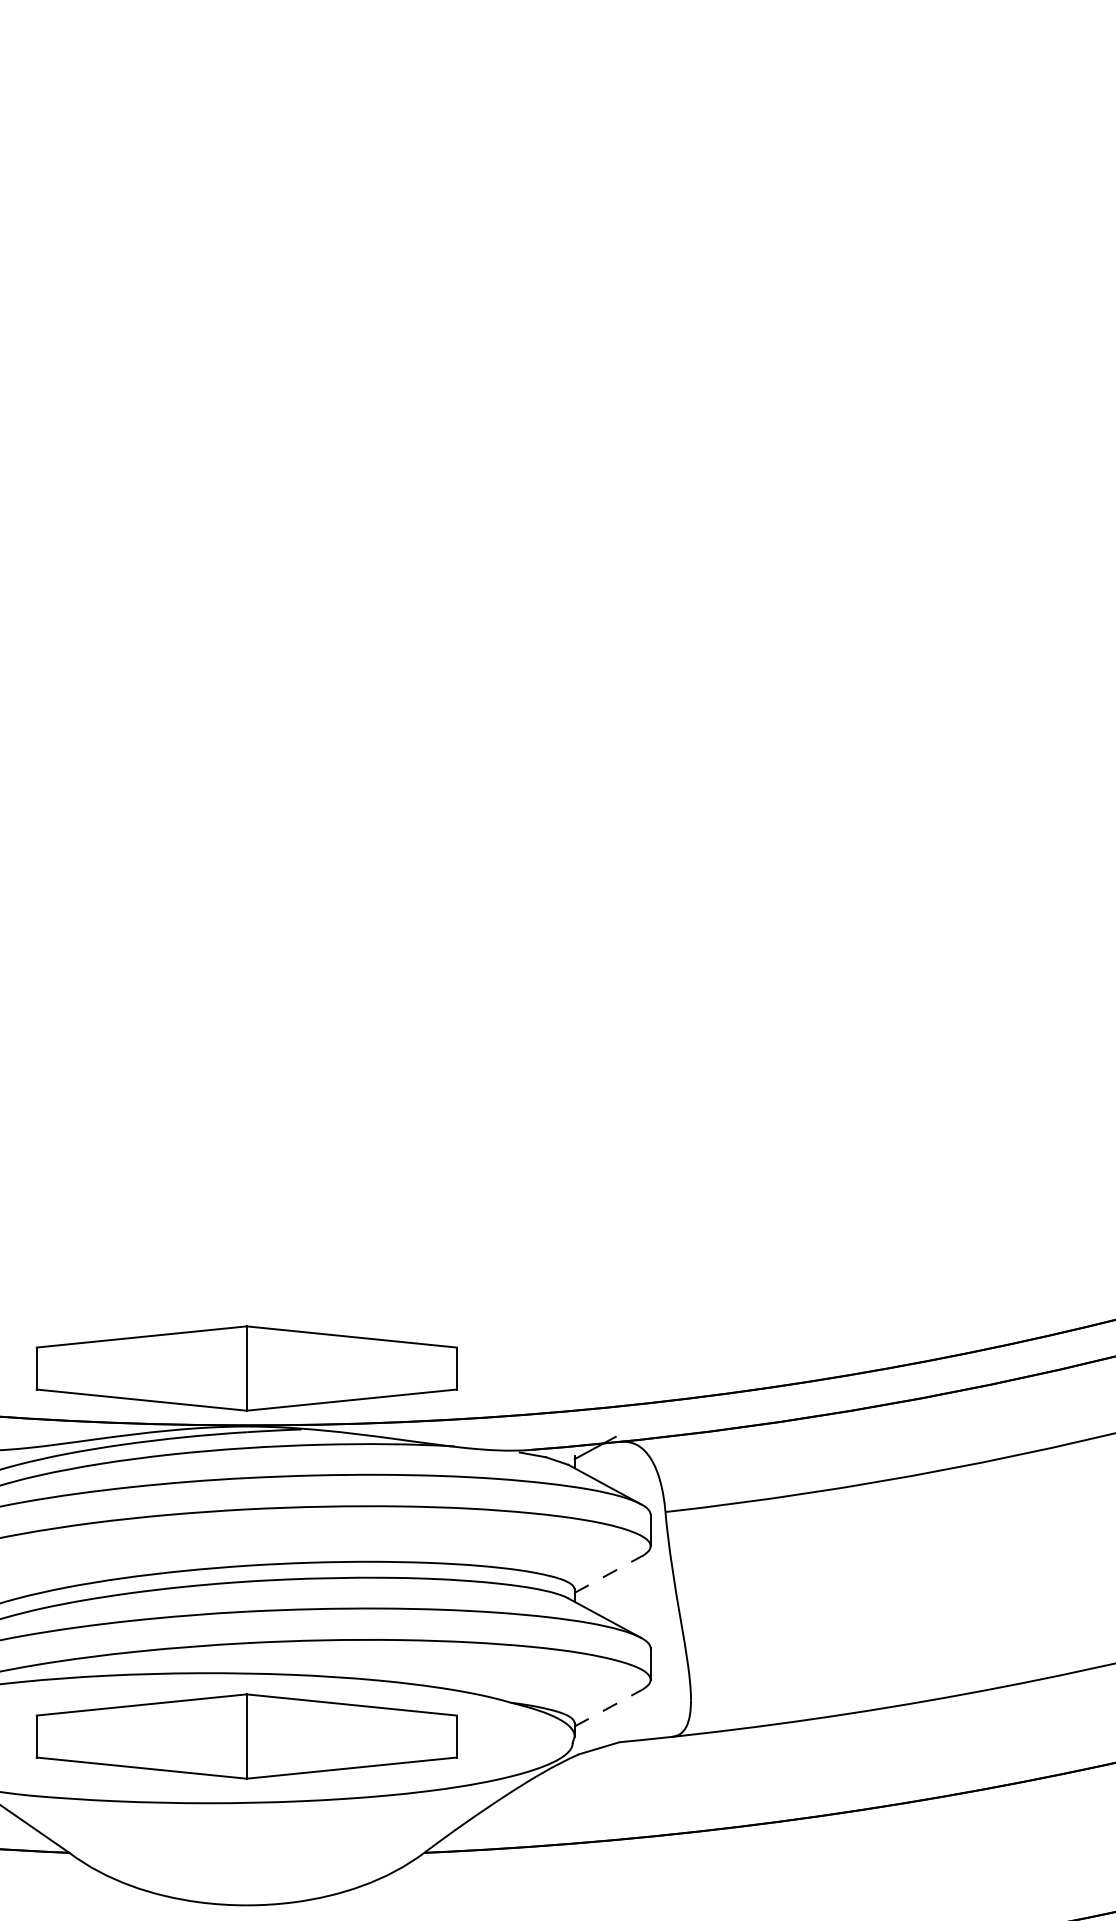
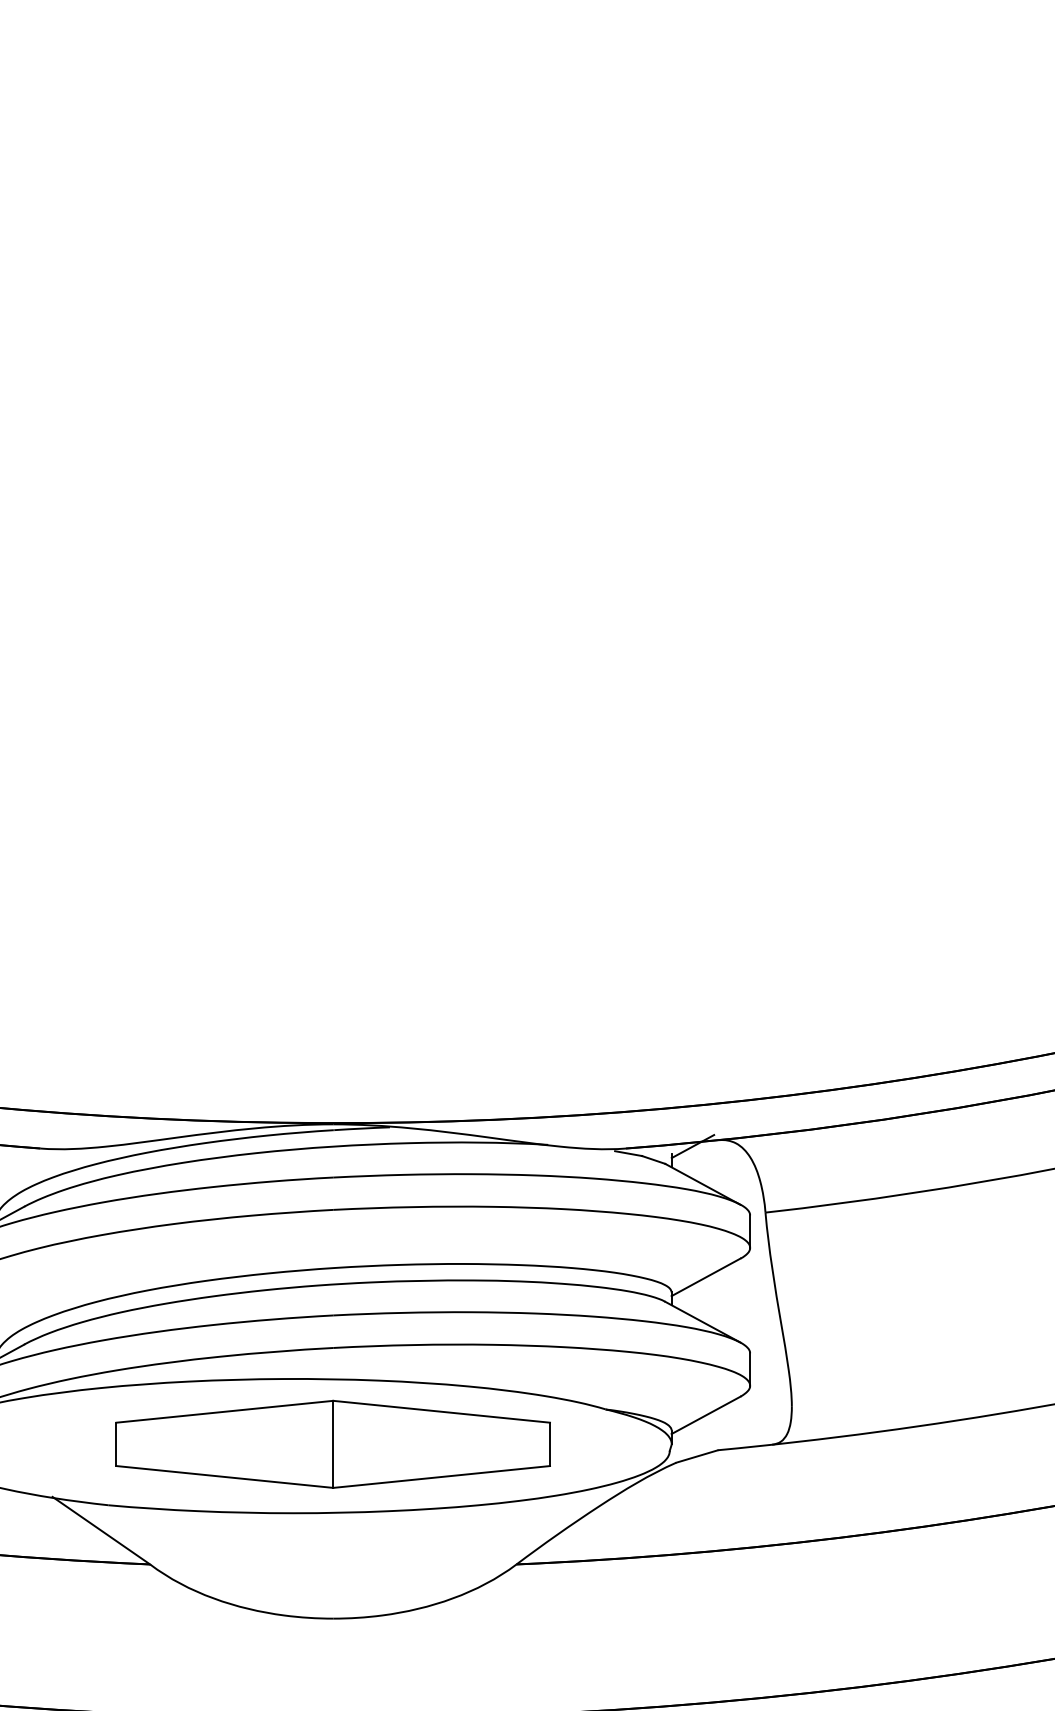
part: (246, 1368) -> (332, 1064), removed
line: (607, 1574) -> (705, 1277), dashed -> solid
line: (607, 1708) -> (705, 1415), dashed -> solid

